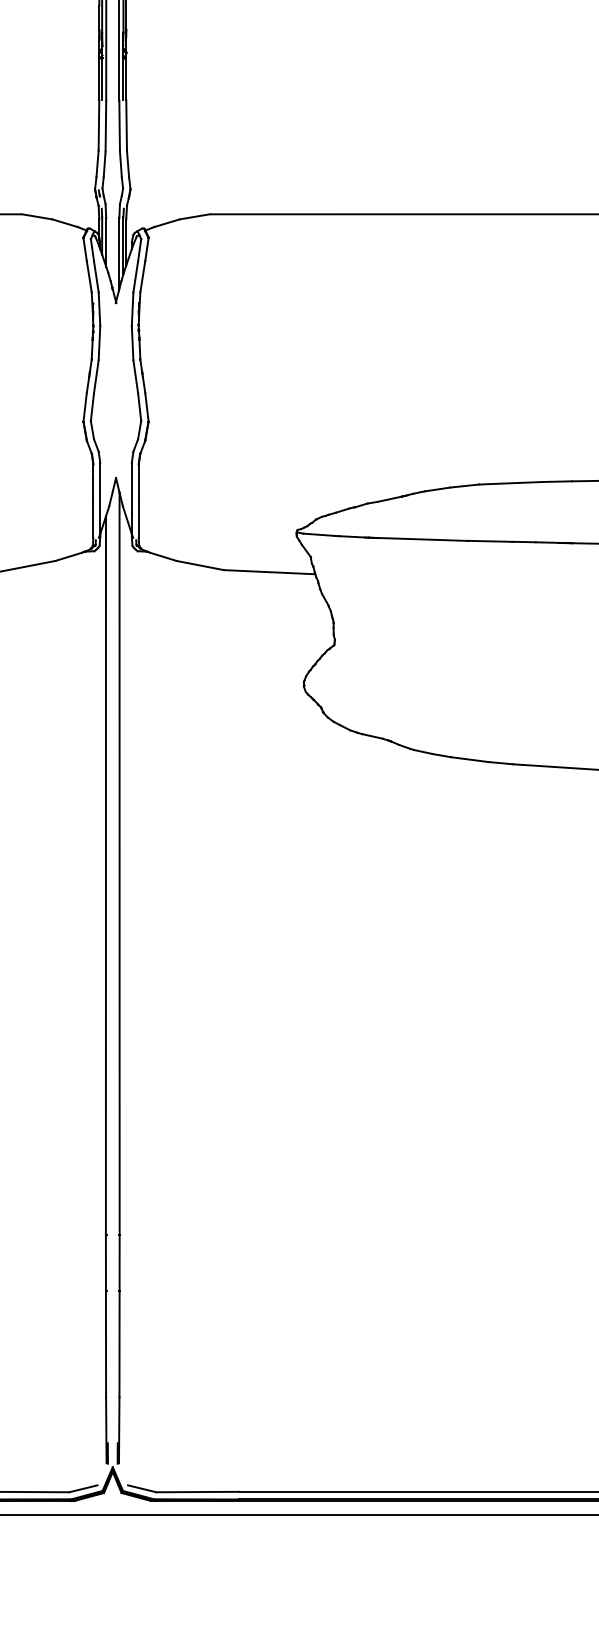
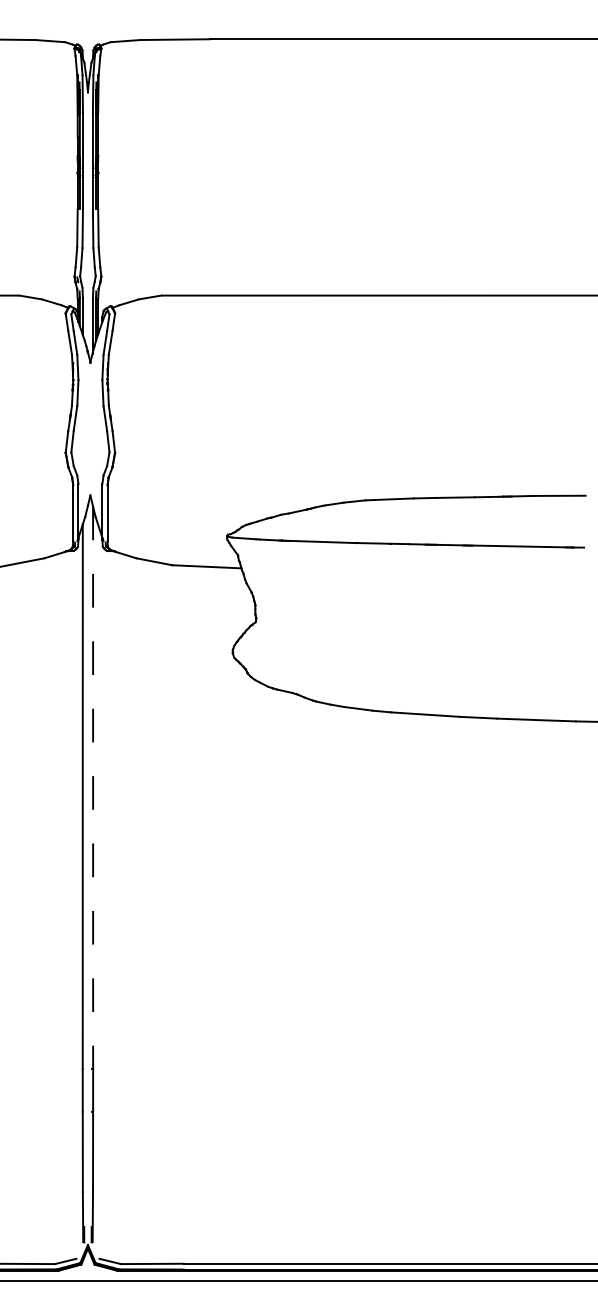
line: (120, 864) -> (93, 788), solid -> dashed

